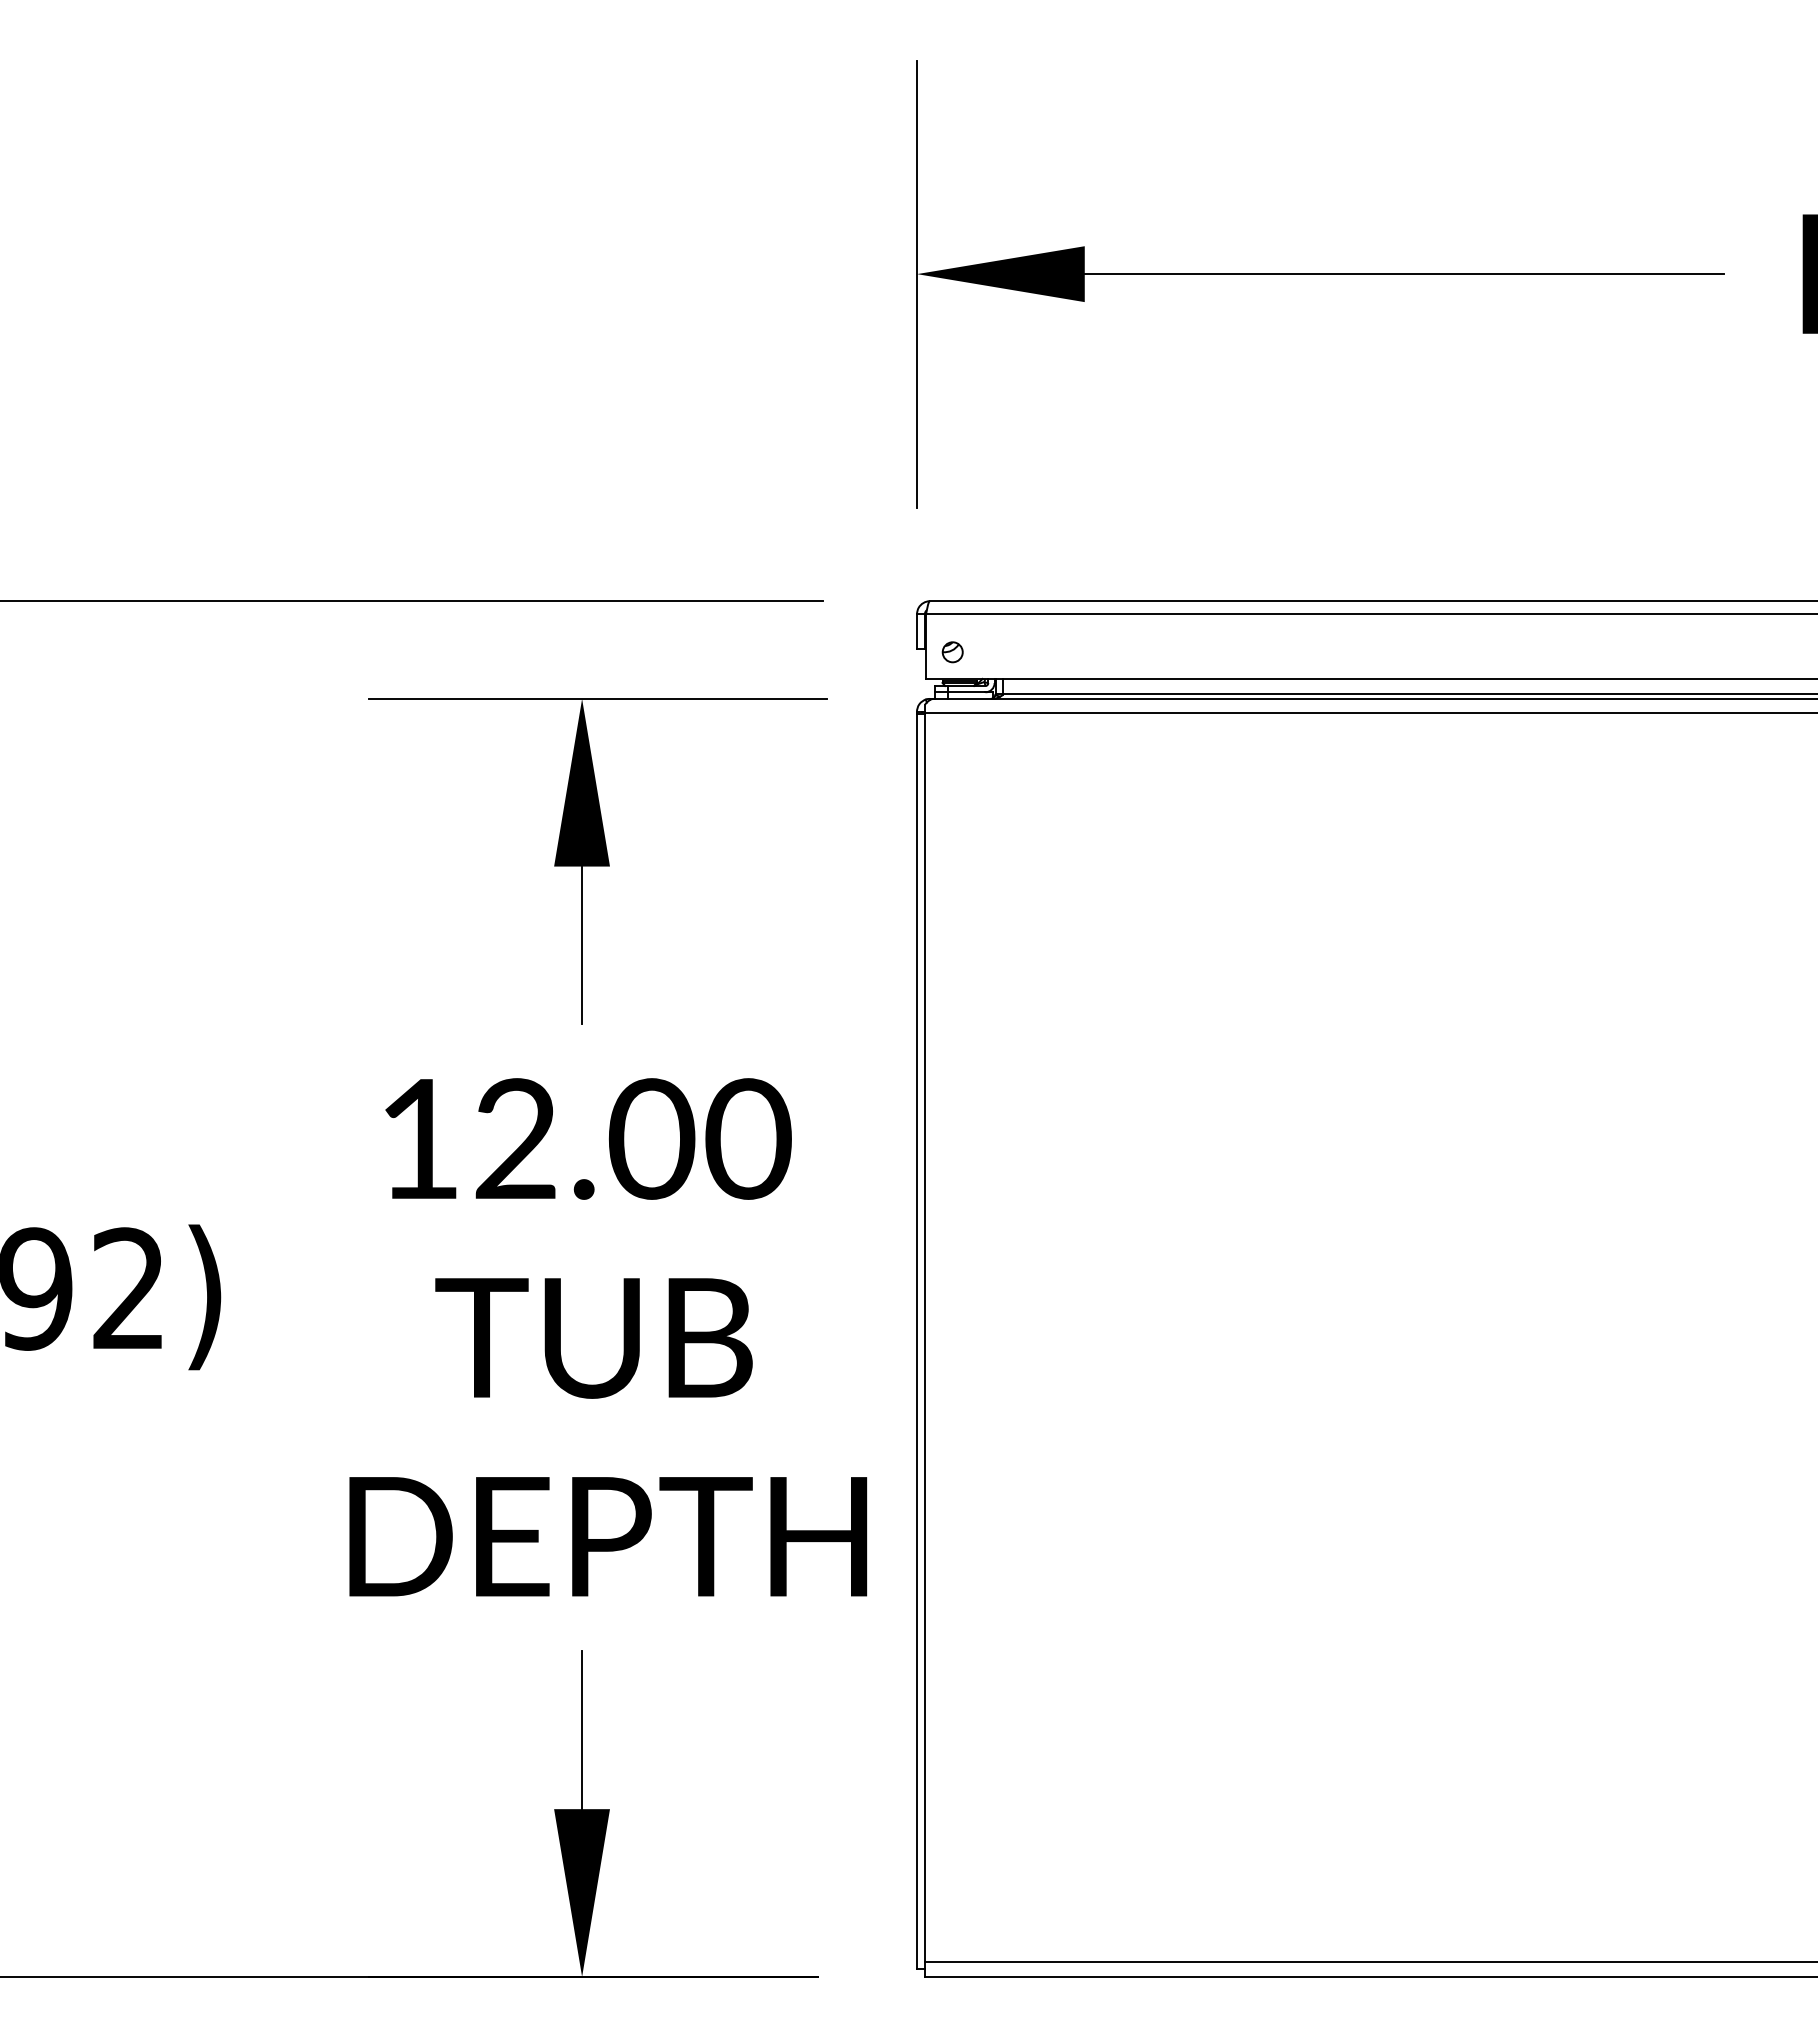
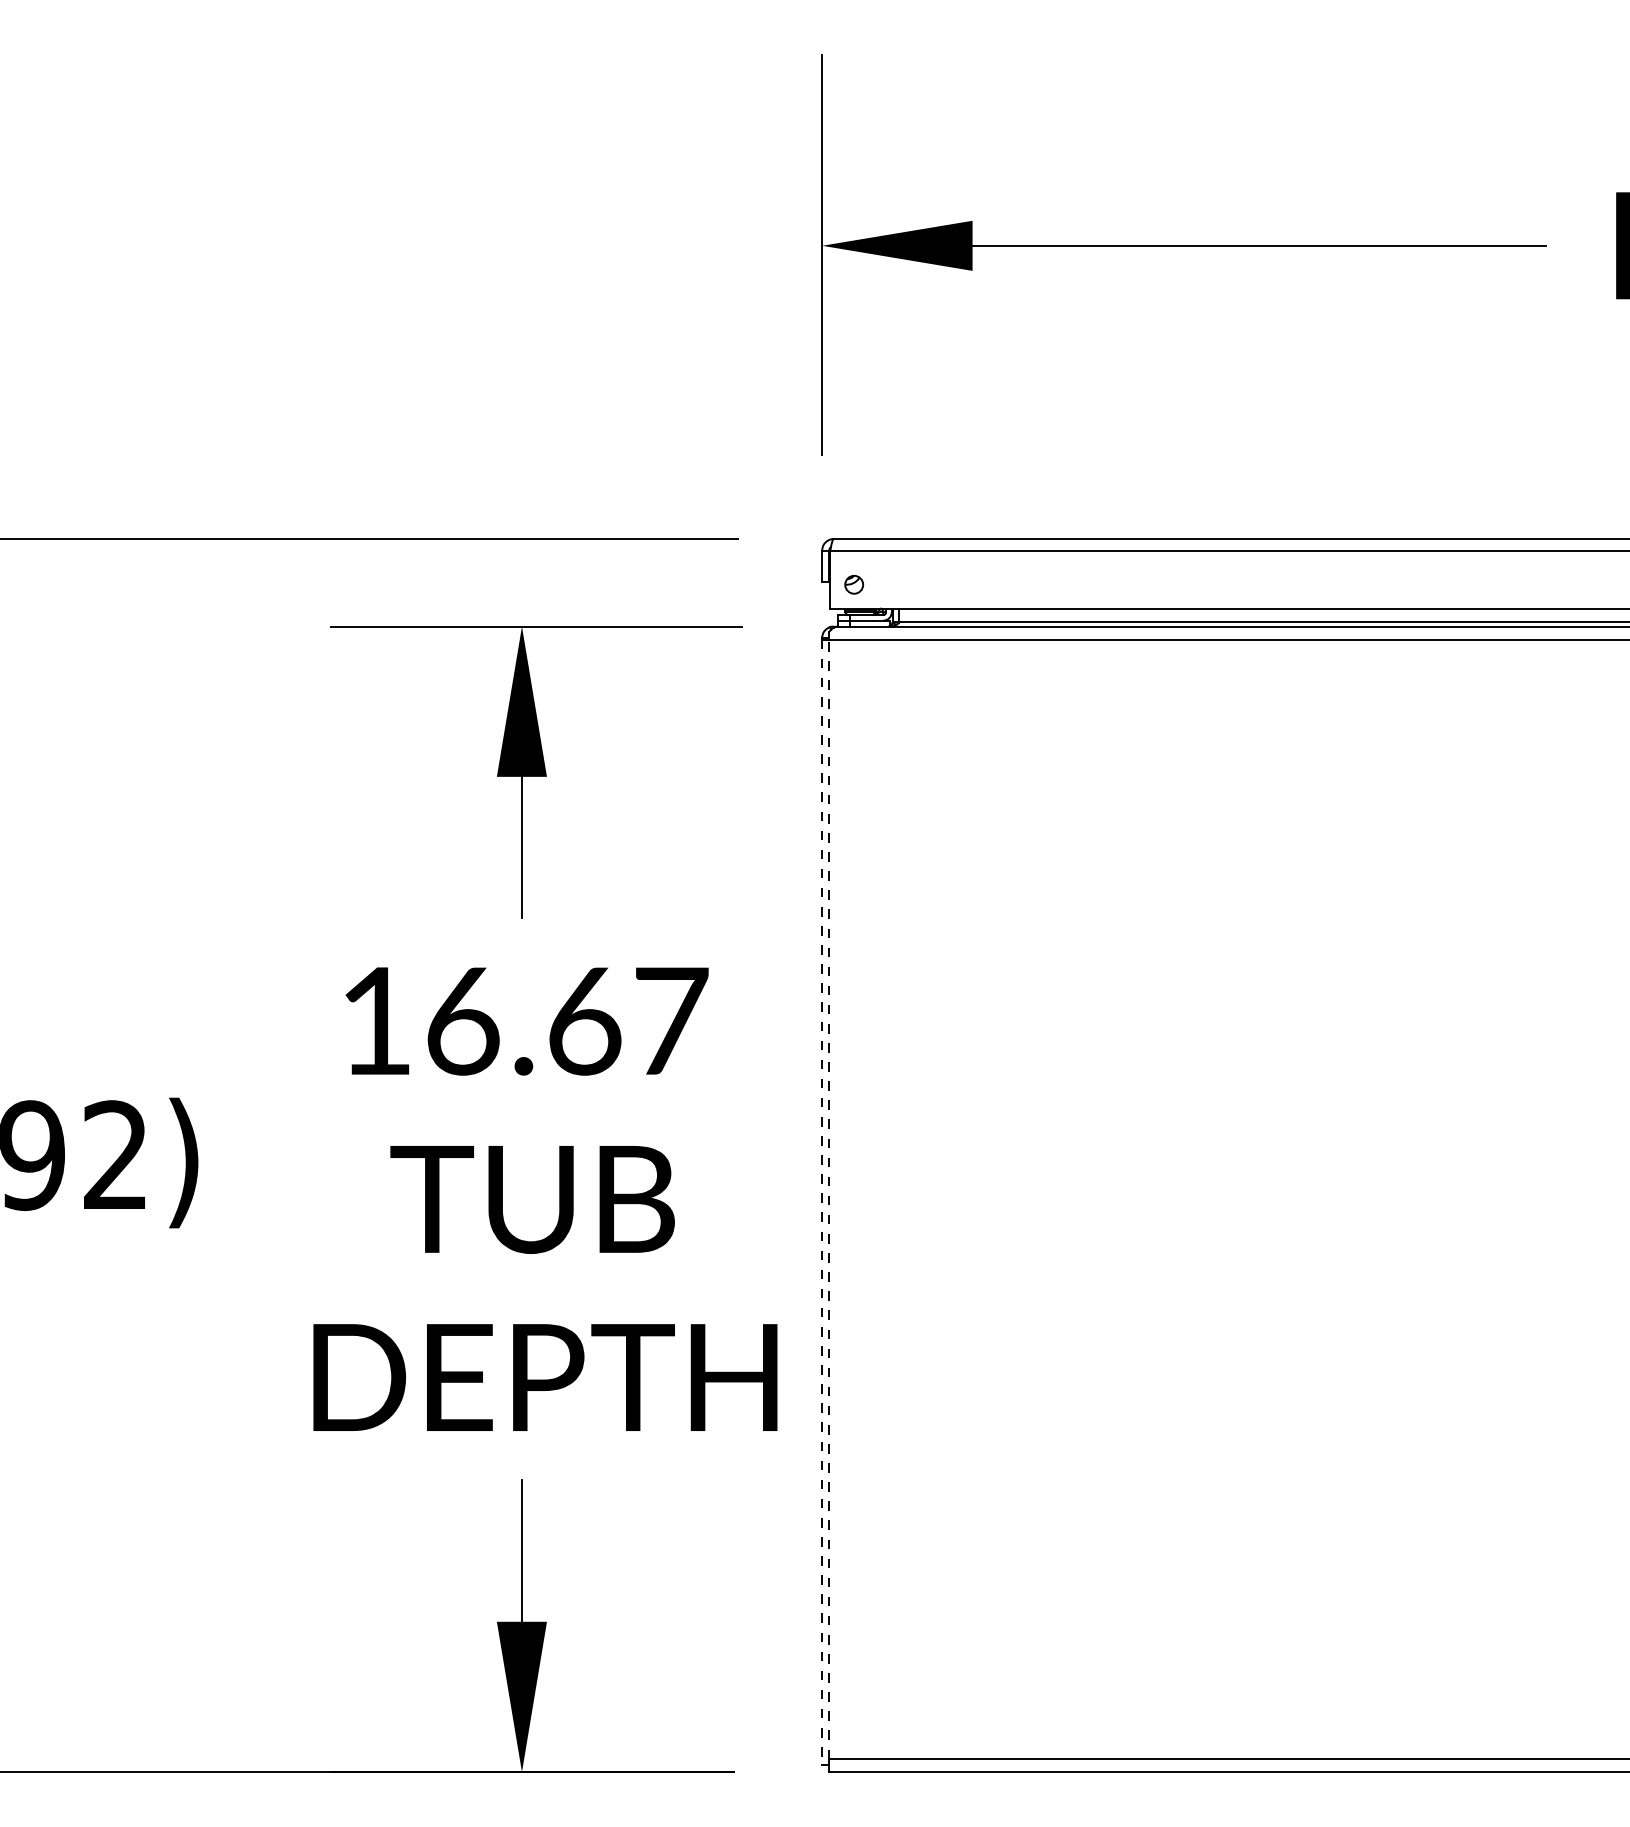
text: (633, 1138) -> (568, 1020), 12.00 -> 16.67
line: (924, 1337) -> (828, 1199), solid -> dashed
line: (916, 1341) -> (821, 1202), solid -> dashed

